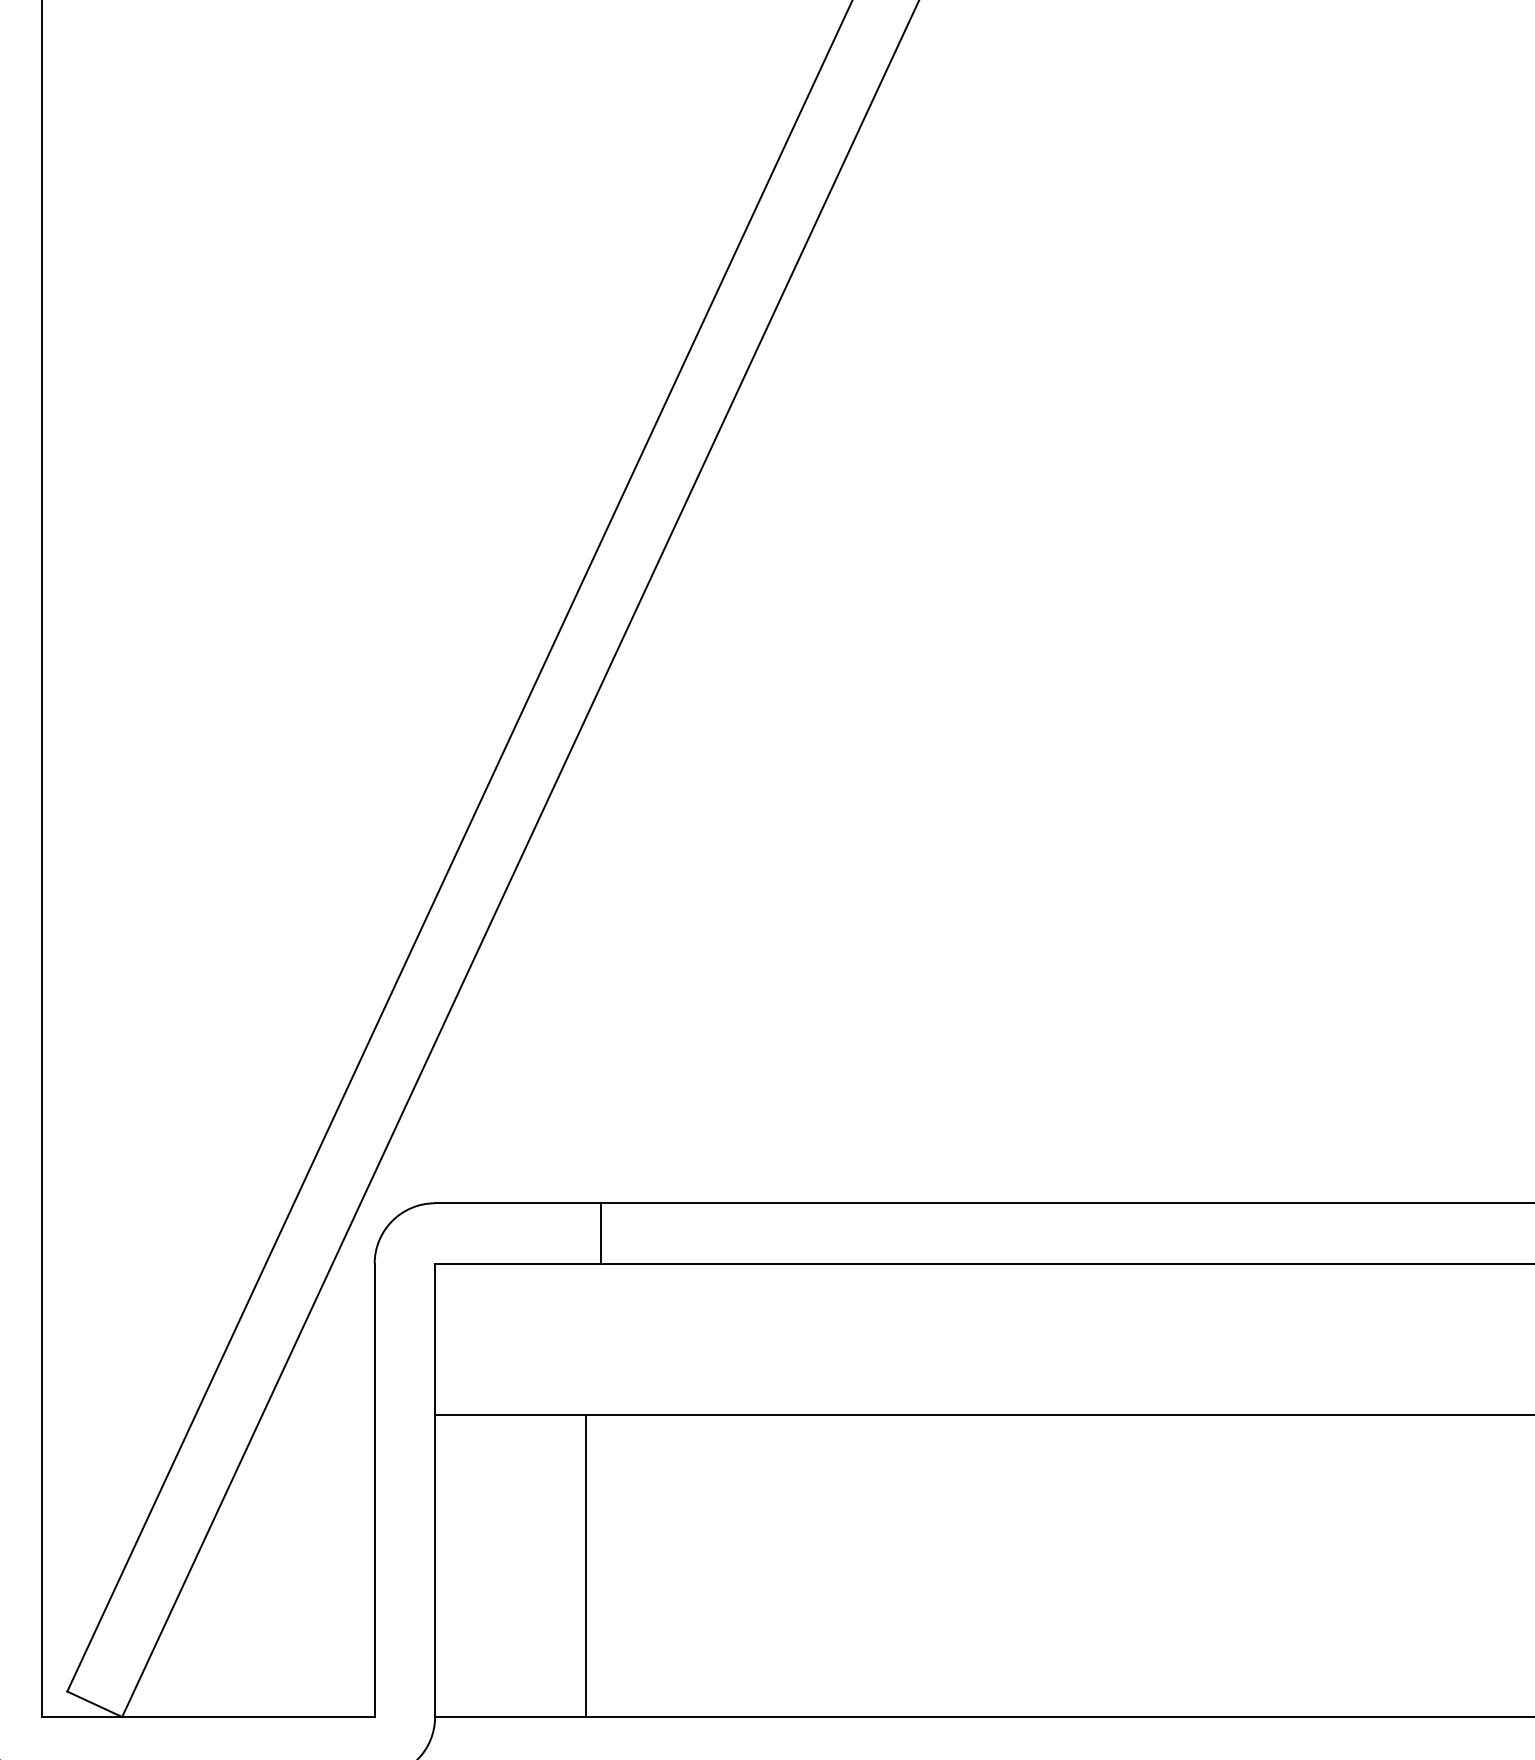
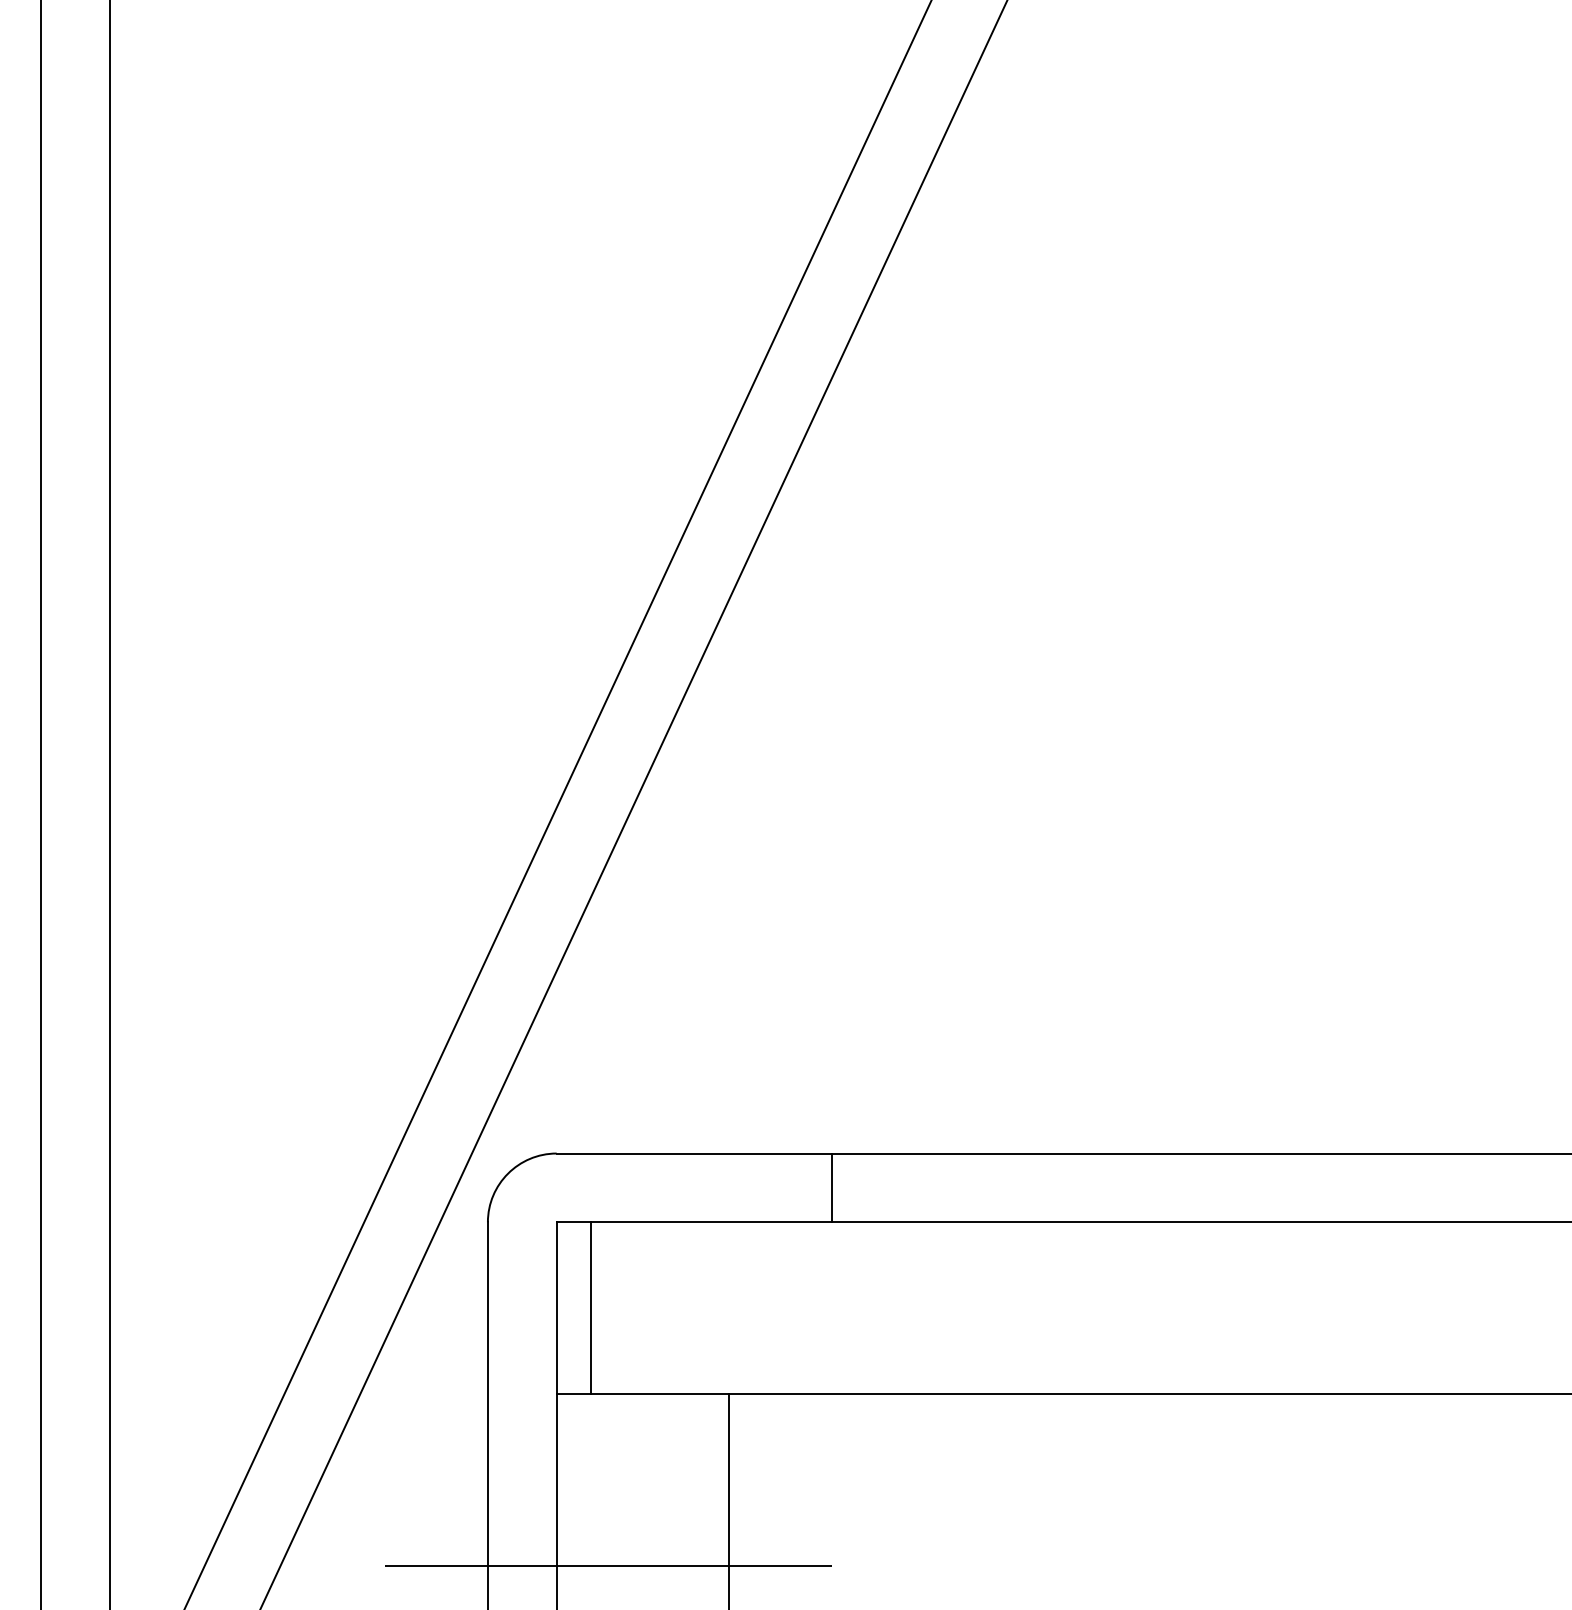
line: (600, 1233) -> (831, 1187), moved
line: (465, 1338) -> (591, 1307), added
line: (480, 1565) -> (608, 1565), added

